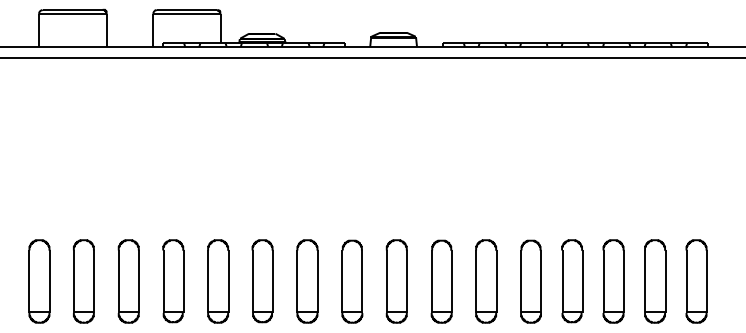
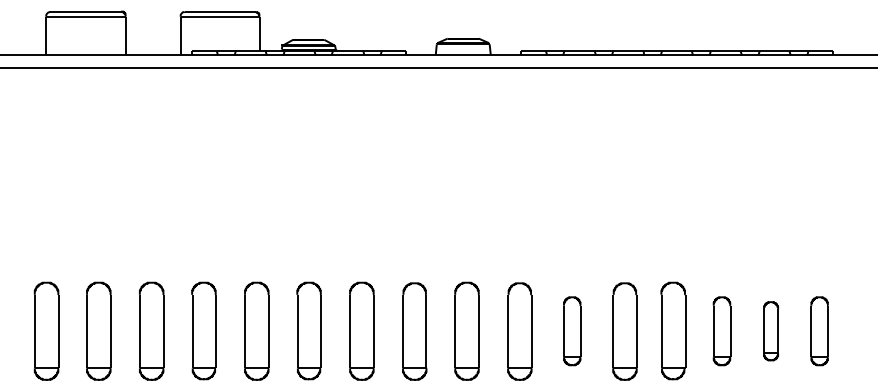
part: (486, 281) -> (572, 331), size x0.7
part: (613, 281) -> (721, 331), size x0.7
part: (655, 281) -> (771, 331), size x0.6
part: (696, 281) -> (819, 331), size x0.7

